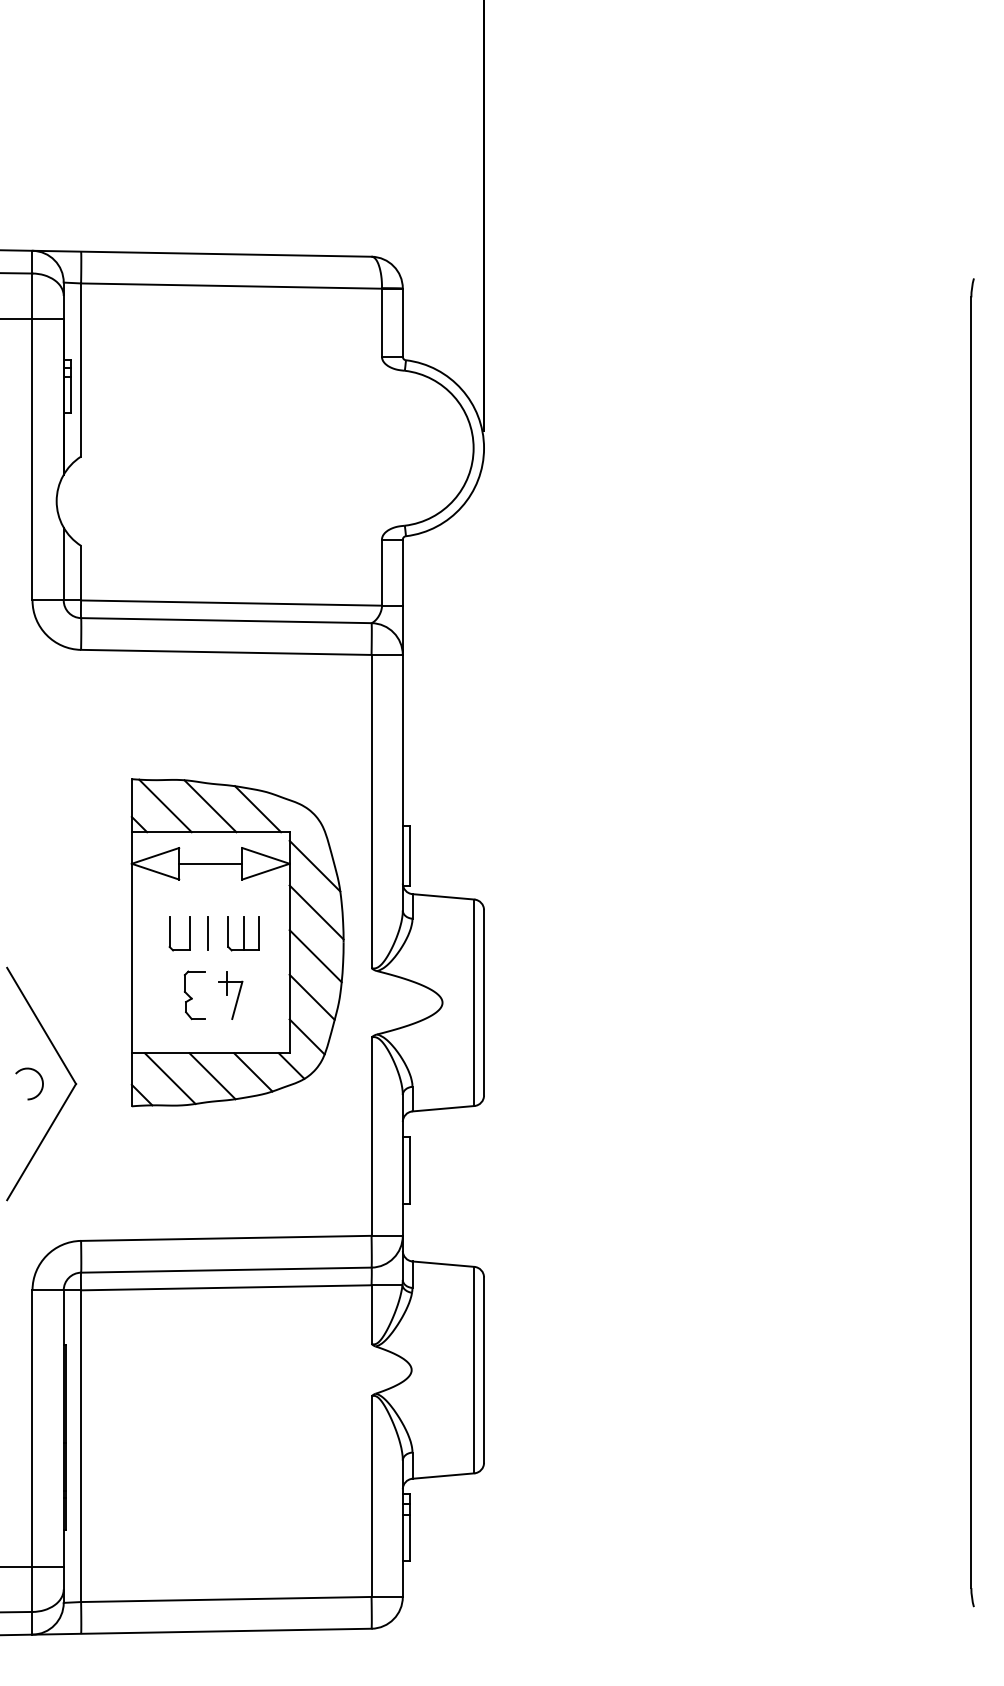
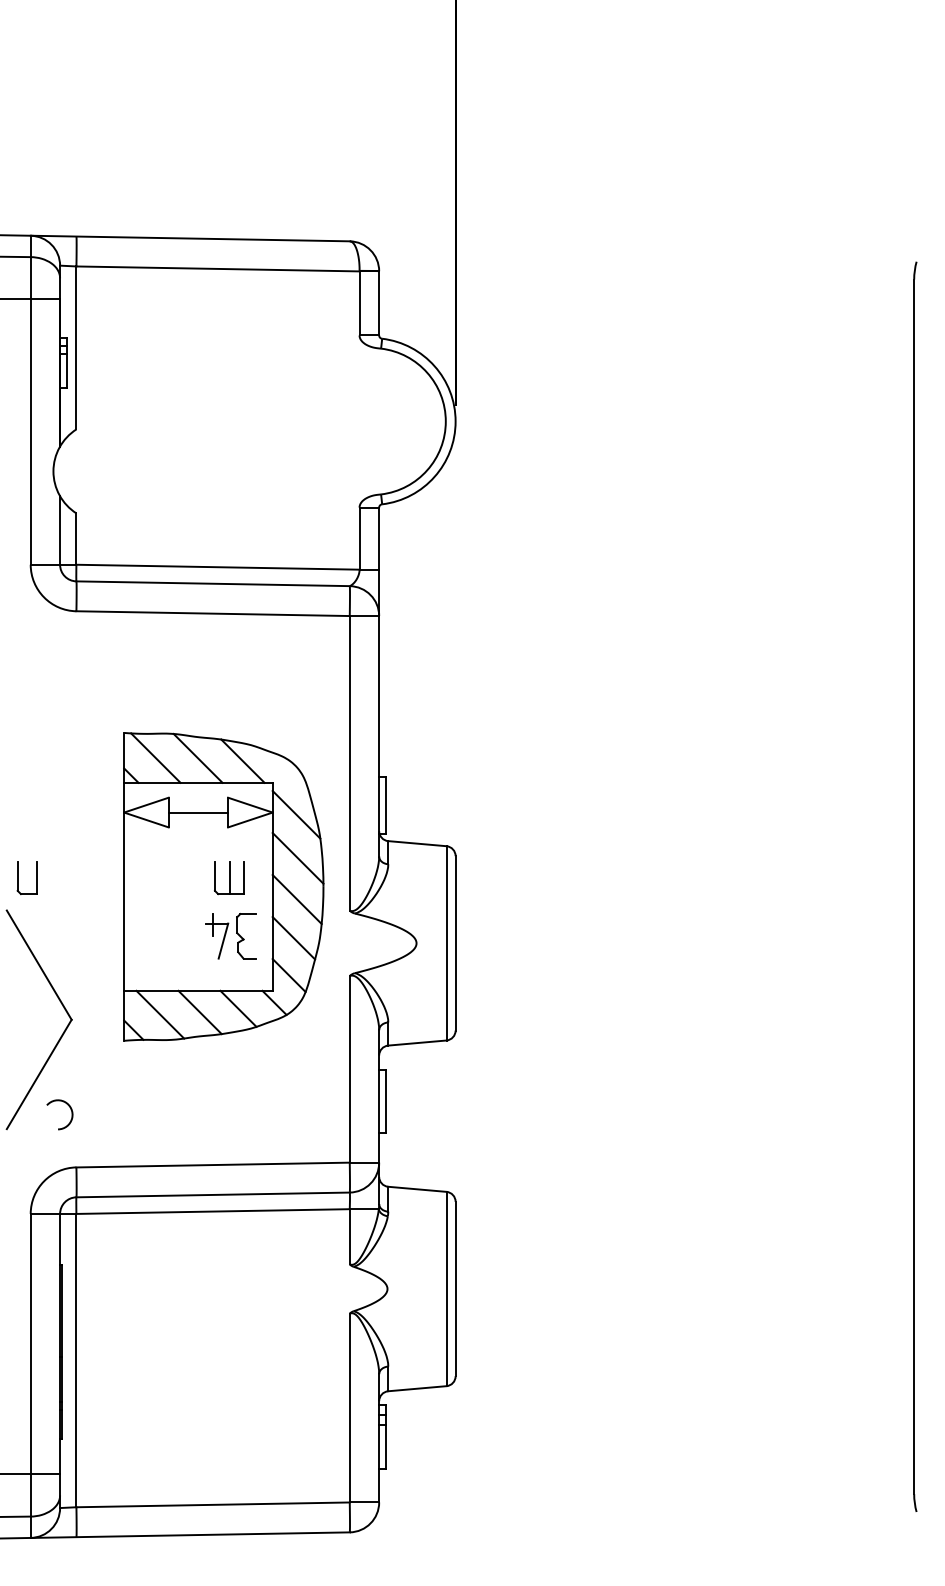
part: (170, 933) -> (18, 878), moved
line: (207, 933) -> (195, 878), removed
part: (194, 995) -> (246, 936), moved
curve: (41, 1081) -> (71, 1112), moved

